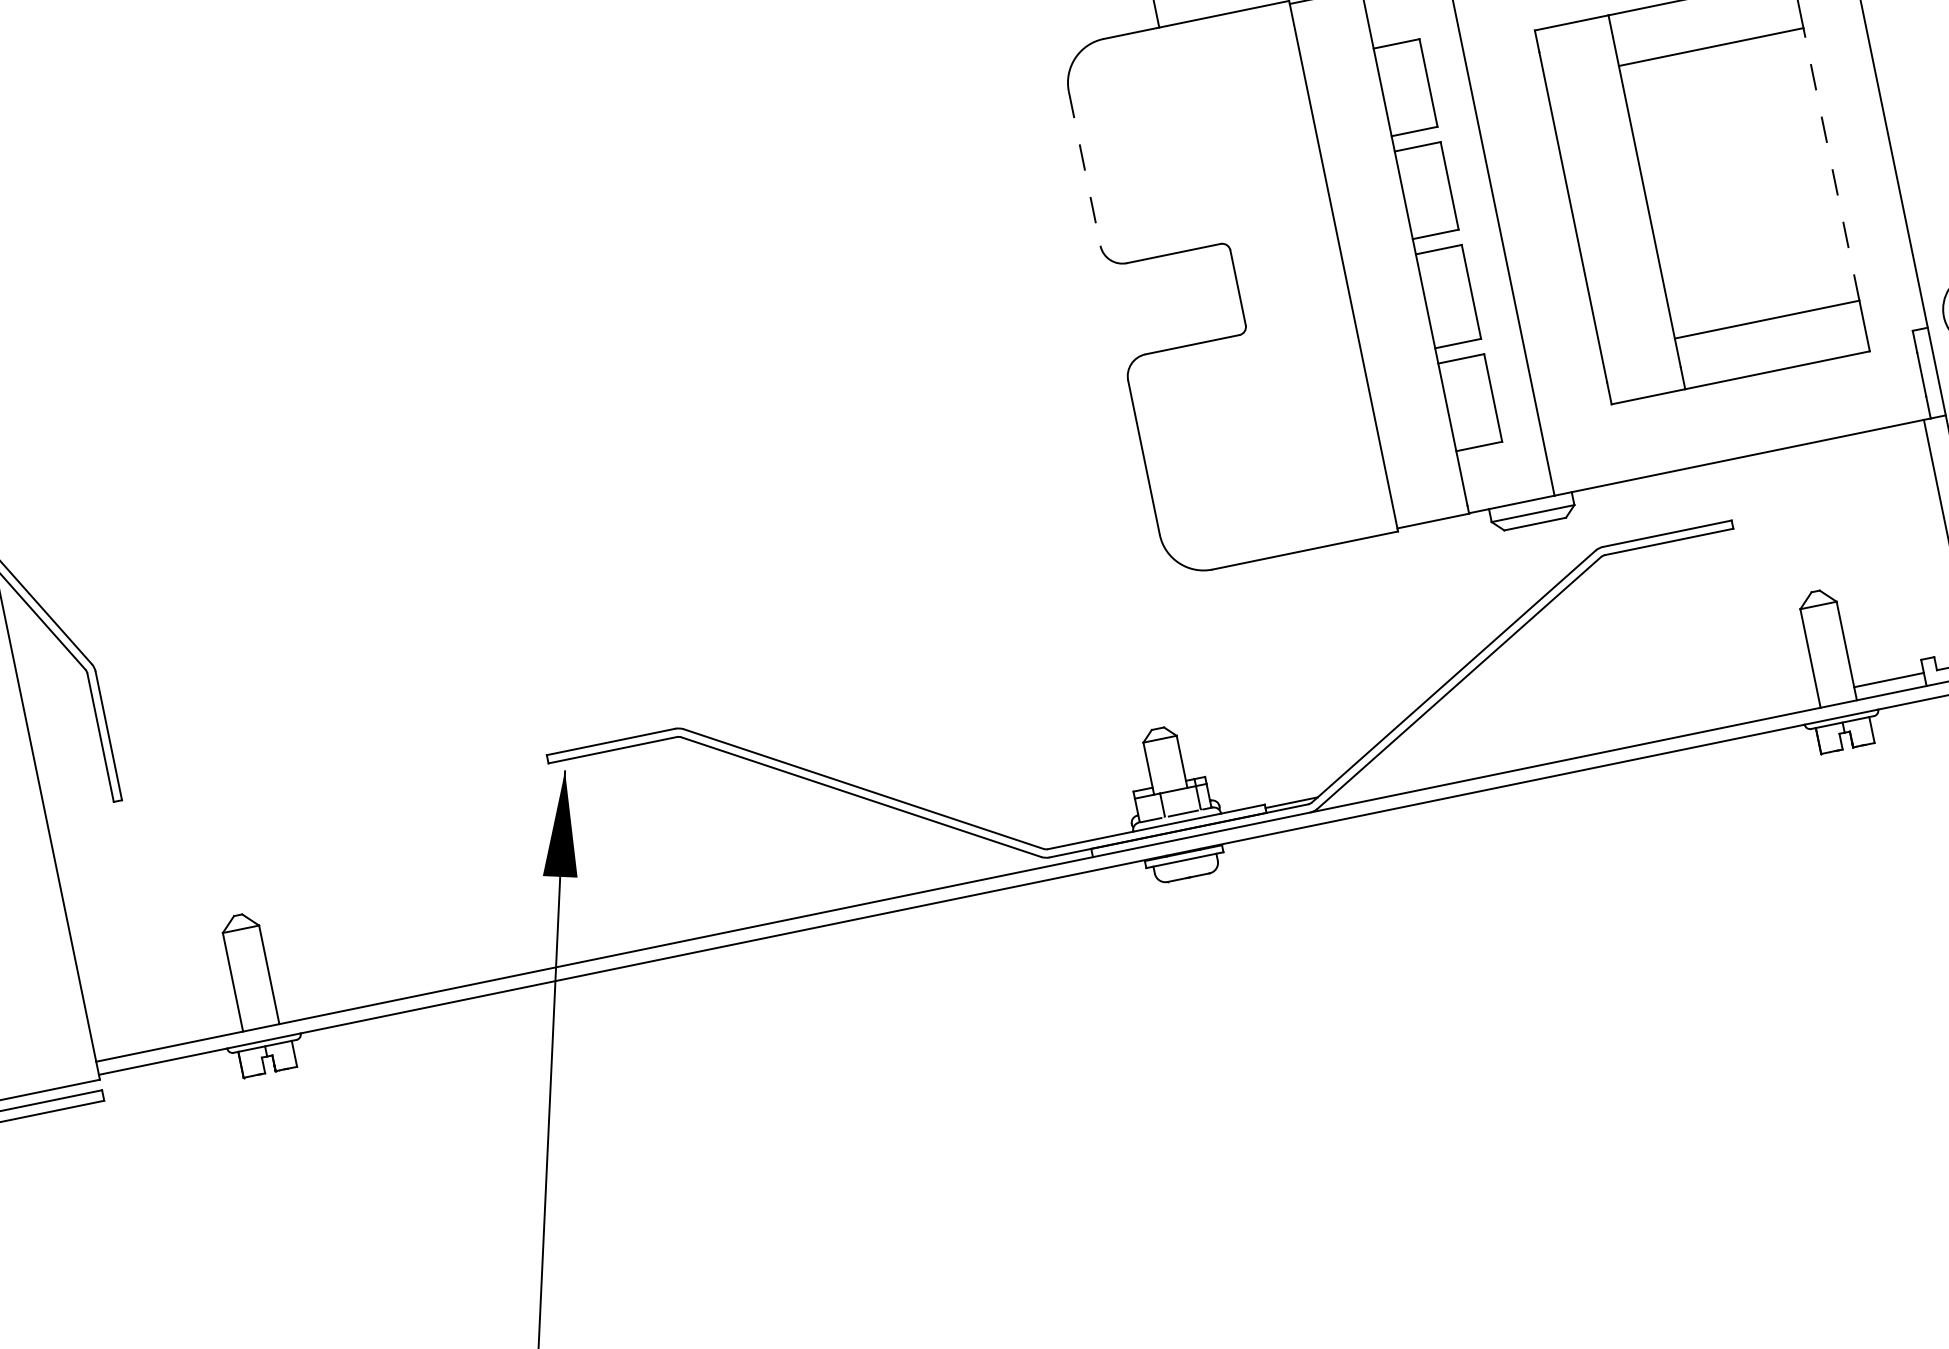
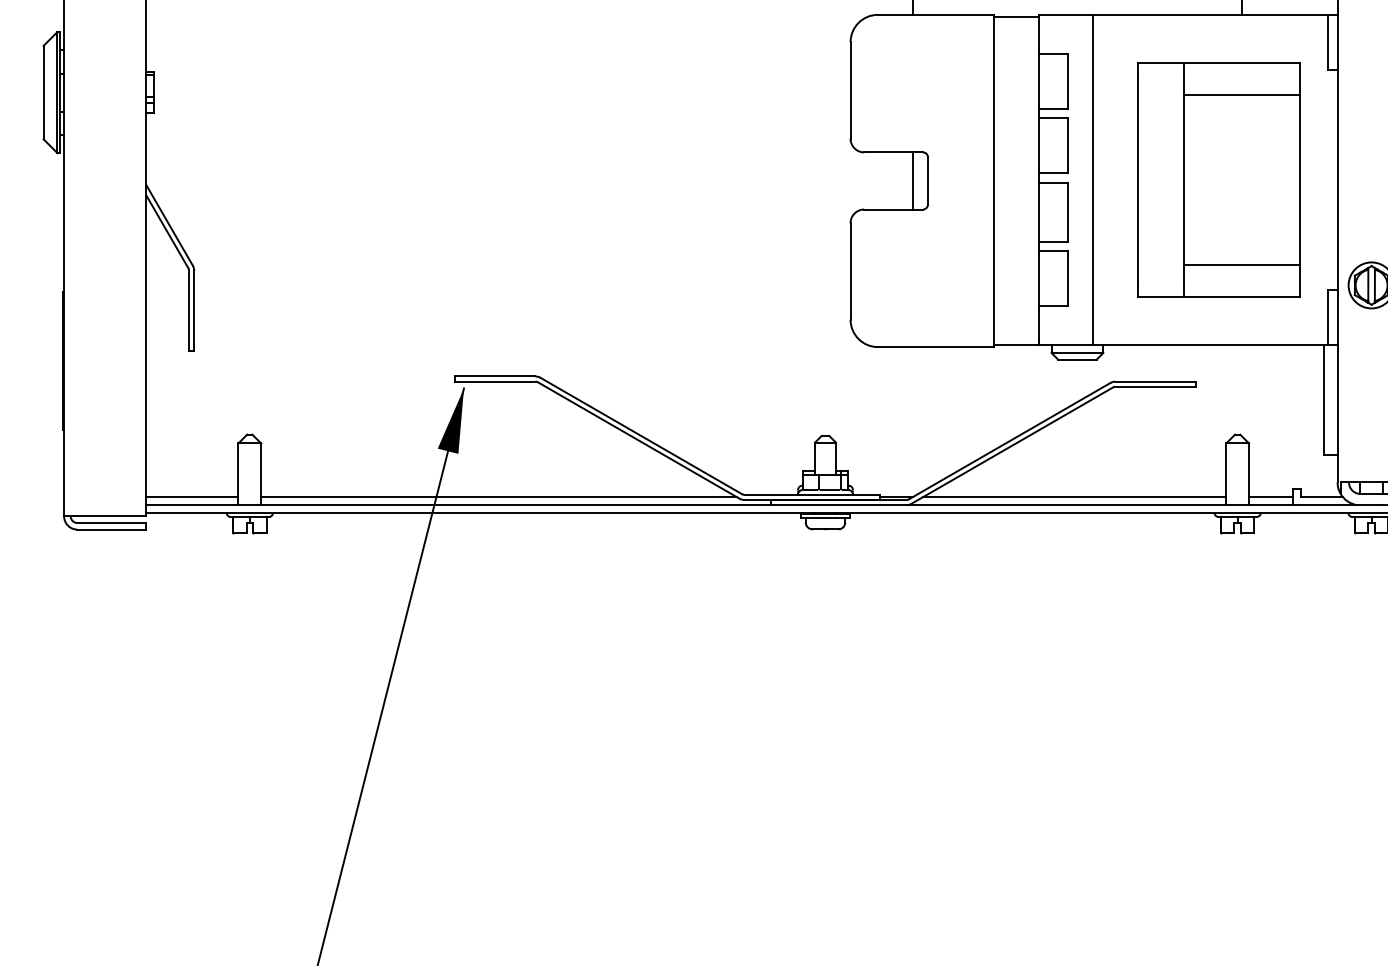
line: (1830, 163) -> (1299, 179), dashed -> solid
line: (1084, 170) -> (850, 91), dashed -> solid
line: (1213, 292) -> (912, 180), added
line: (1575, 743) -> (1074, 496), added
line: (655, 932) -> (498, 496), added
line: (166, 1032) -> (192, 496), added

